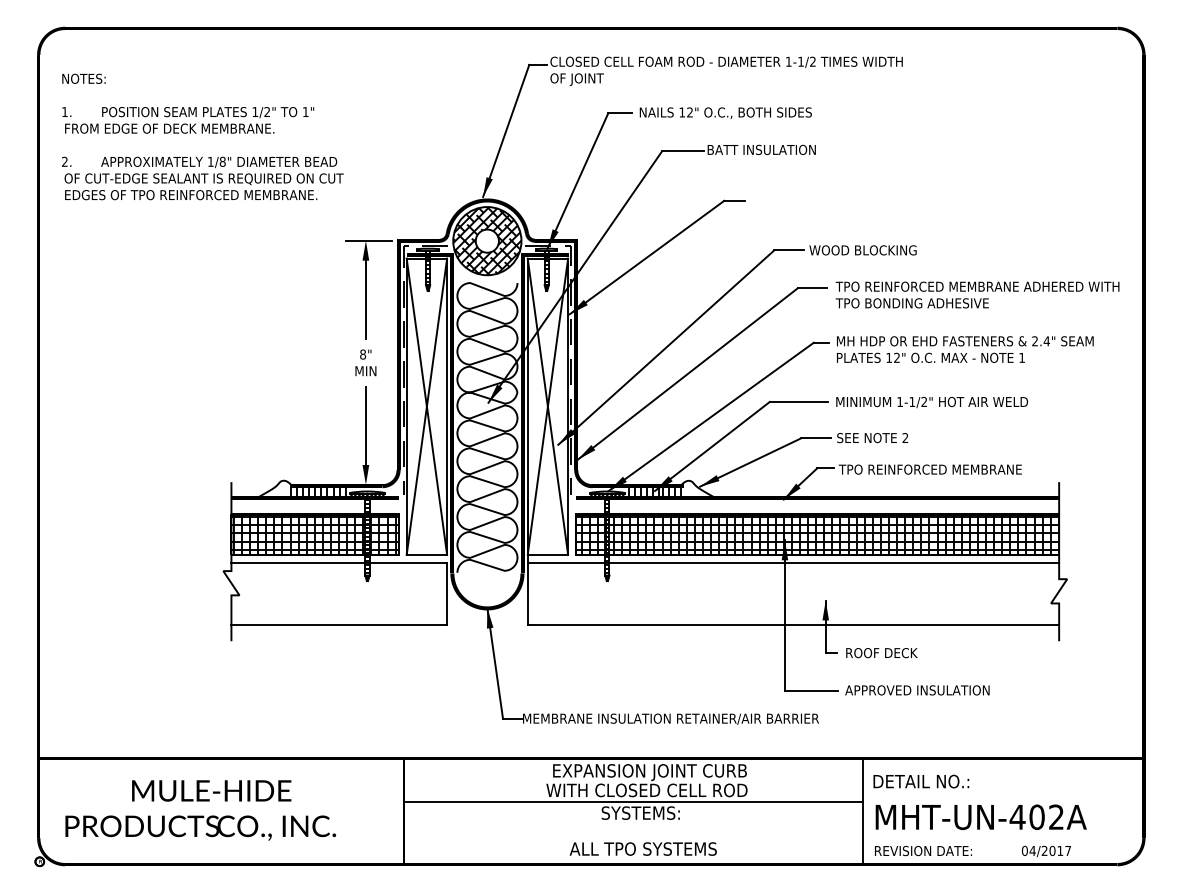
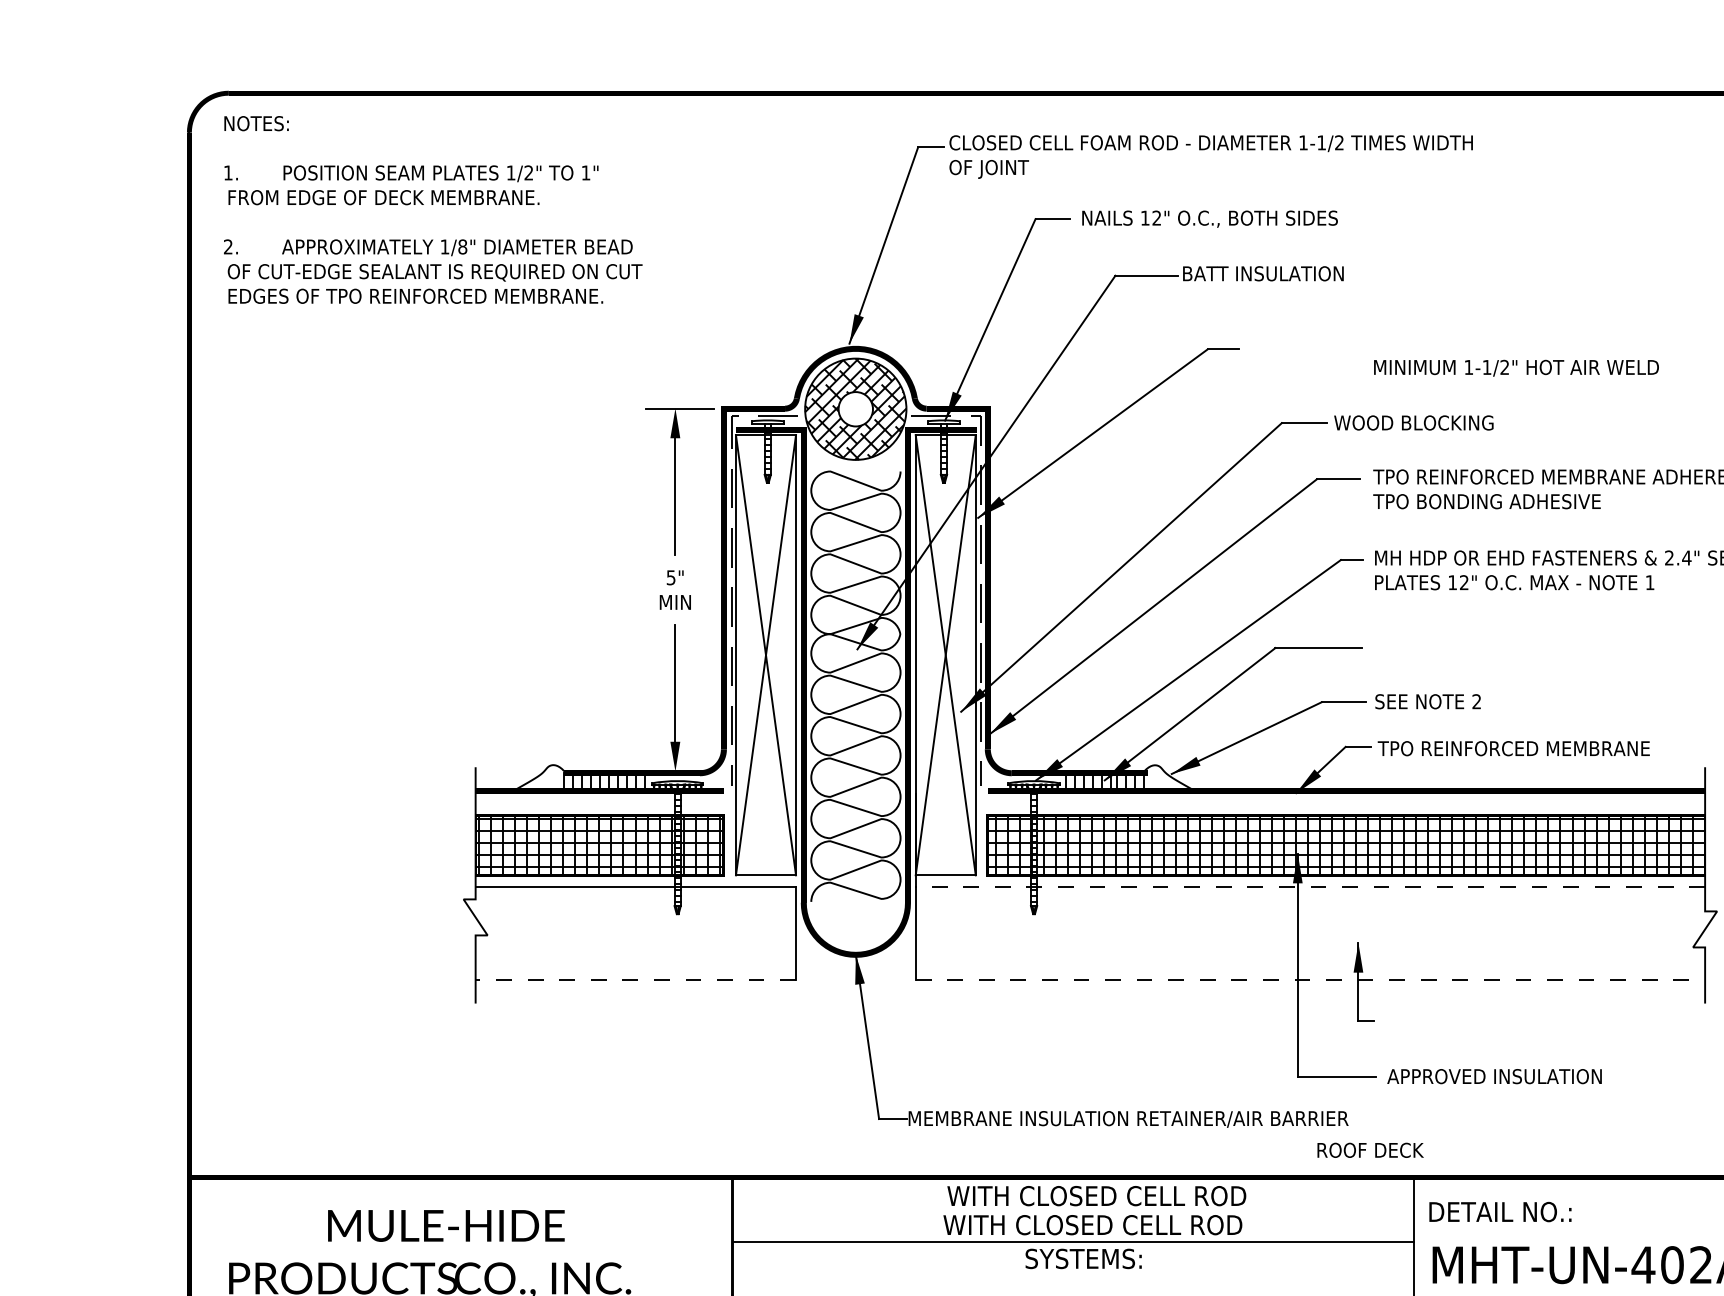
text: (202, 136) -> (432, 209), moved
text: (363, 354) -> (671, 577), 8" -> 5"
text: (931, 402) -> (1515, 368), moved
line: (793, 563) -> (1310, 888), solid -> dashed
line: (339, 625) -> (636, 980), solid -> dashed
line: (793, 625) -> (1310, 980), solid -> dashed
text: (881, 653) -> (1369, 1151), moved
text: (649, 772) -> (1096, 1198), EXPANSION JOINT CURB -> WITH CLOSED CELL ROD

